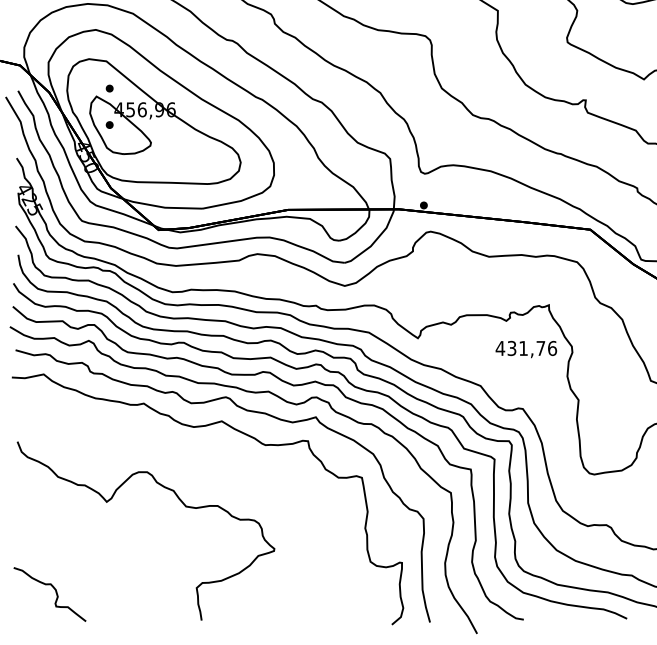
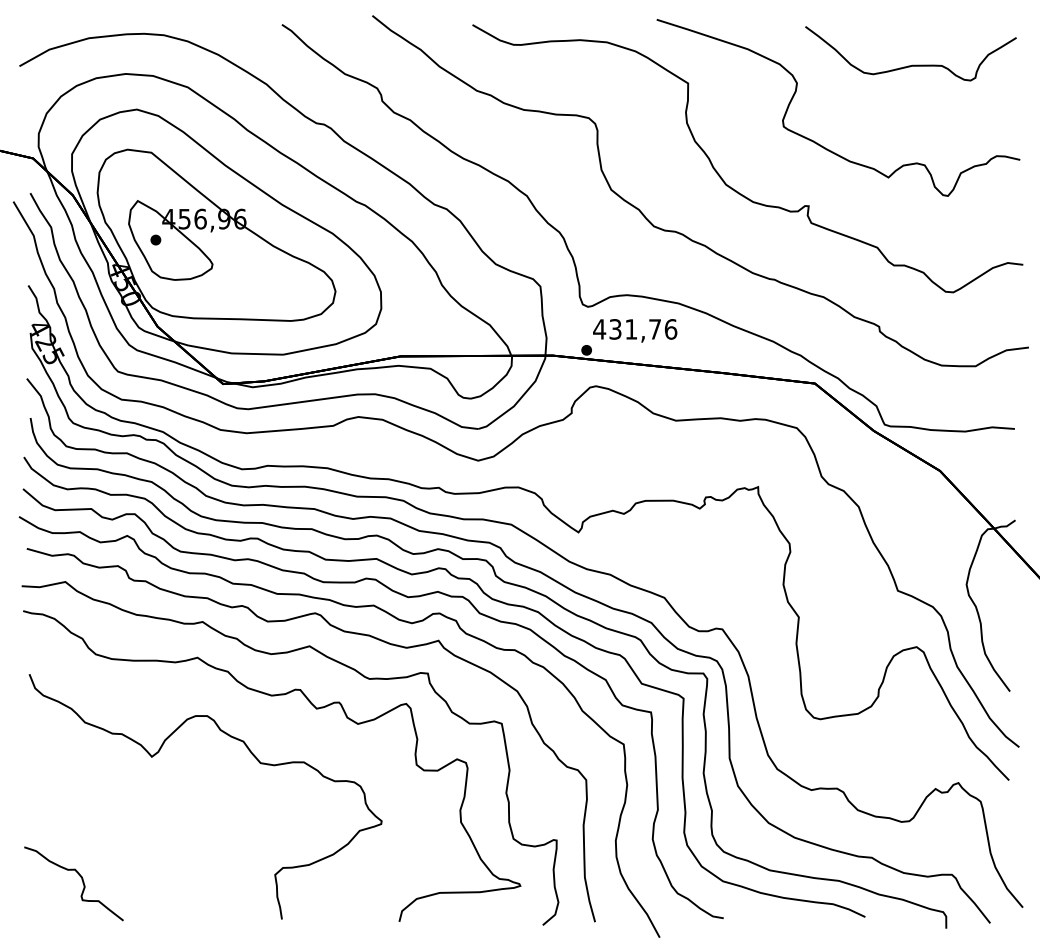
part: (109, 88) -> (155, 189), removed
text: (526, 349) -> (635, 330), moved
part: (194, 457) -> (272, 696), added

